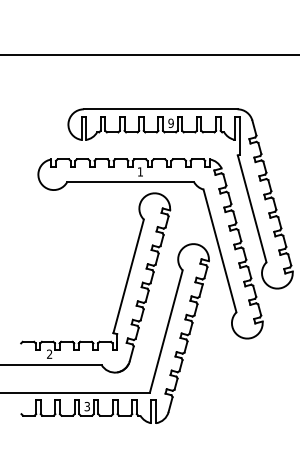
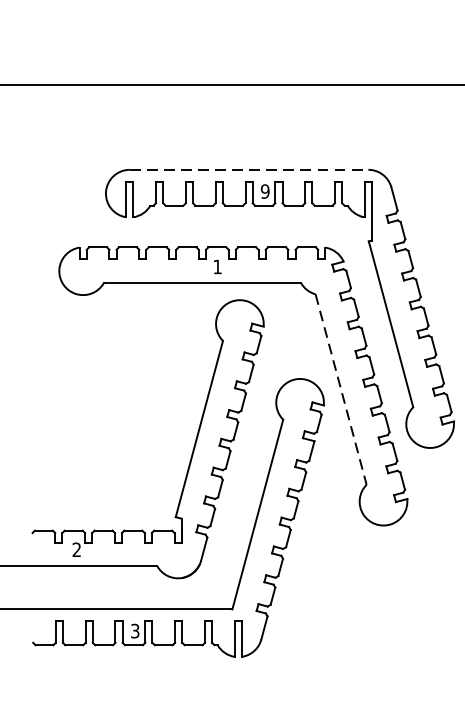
line: (160, 109) -> (248, 170), solid -> dashed
line: (220, 250) -> (341, 388), solid -> dashed

